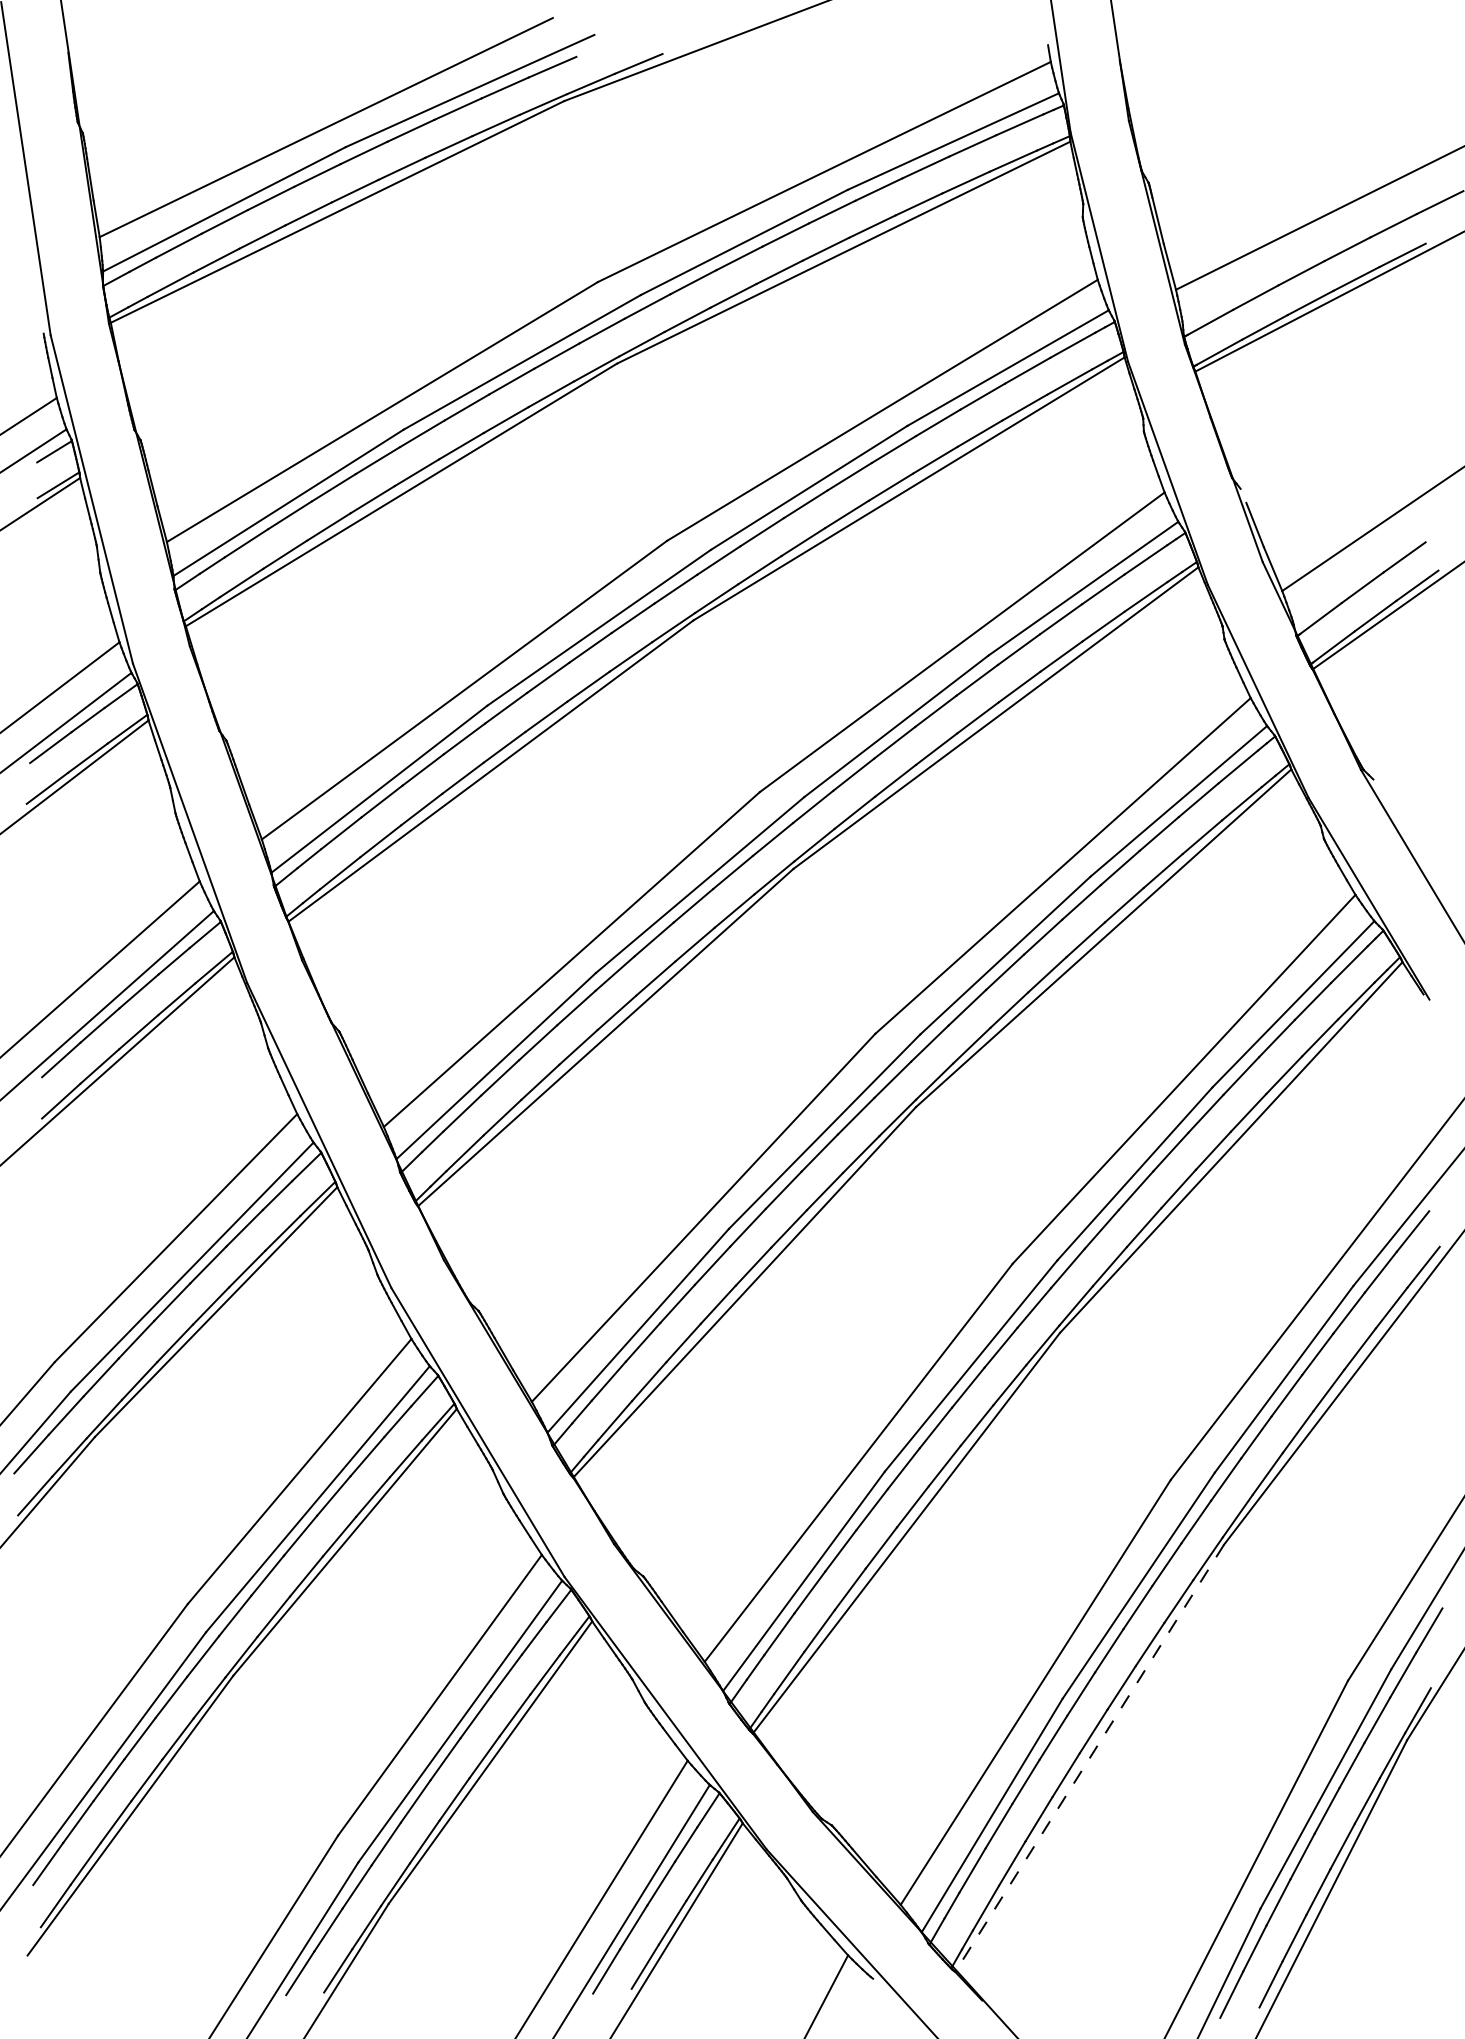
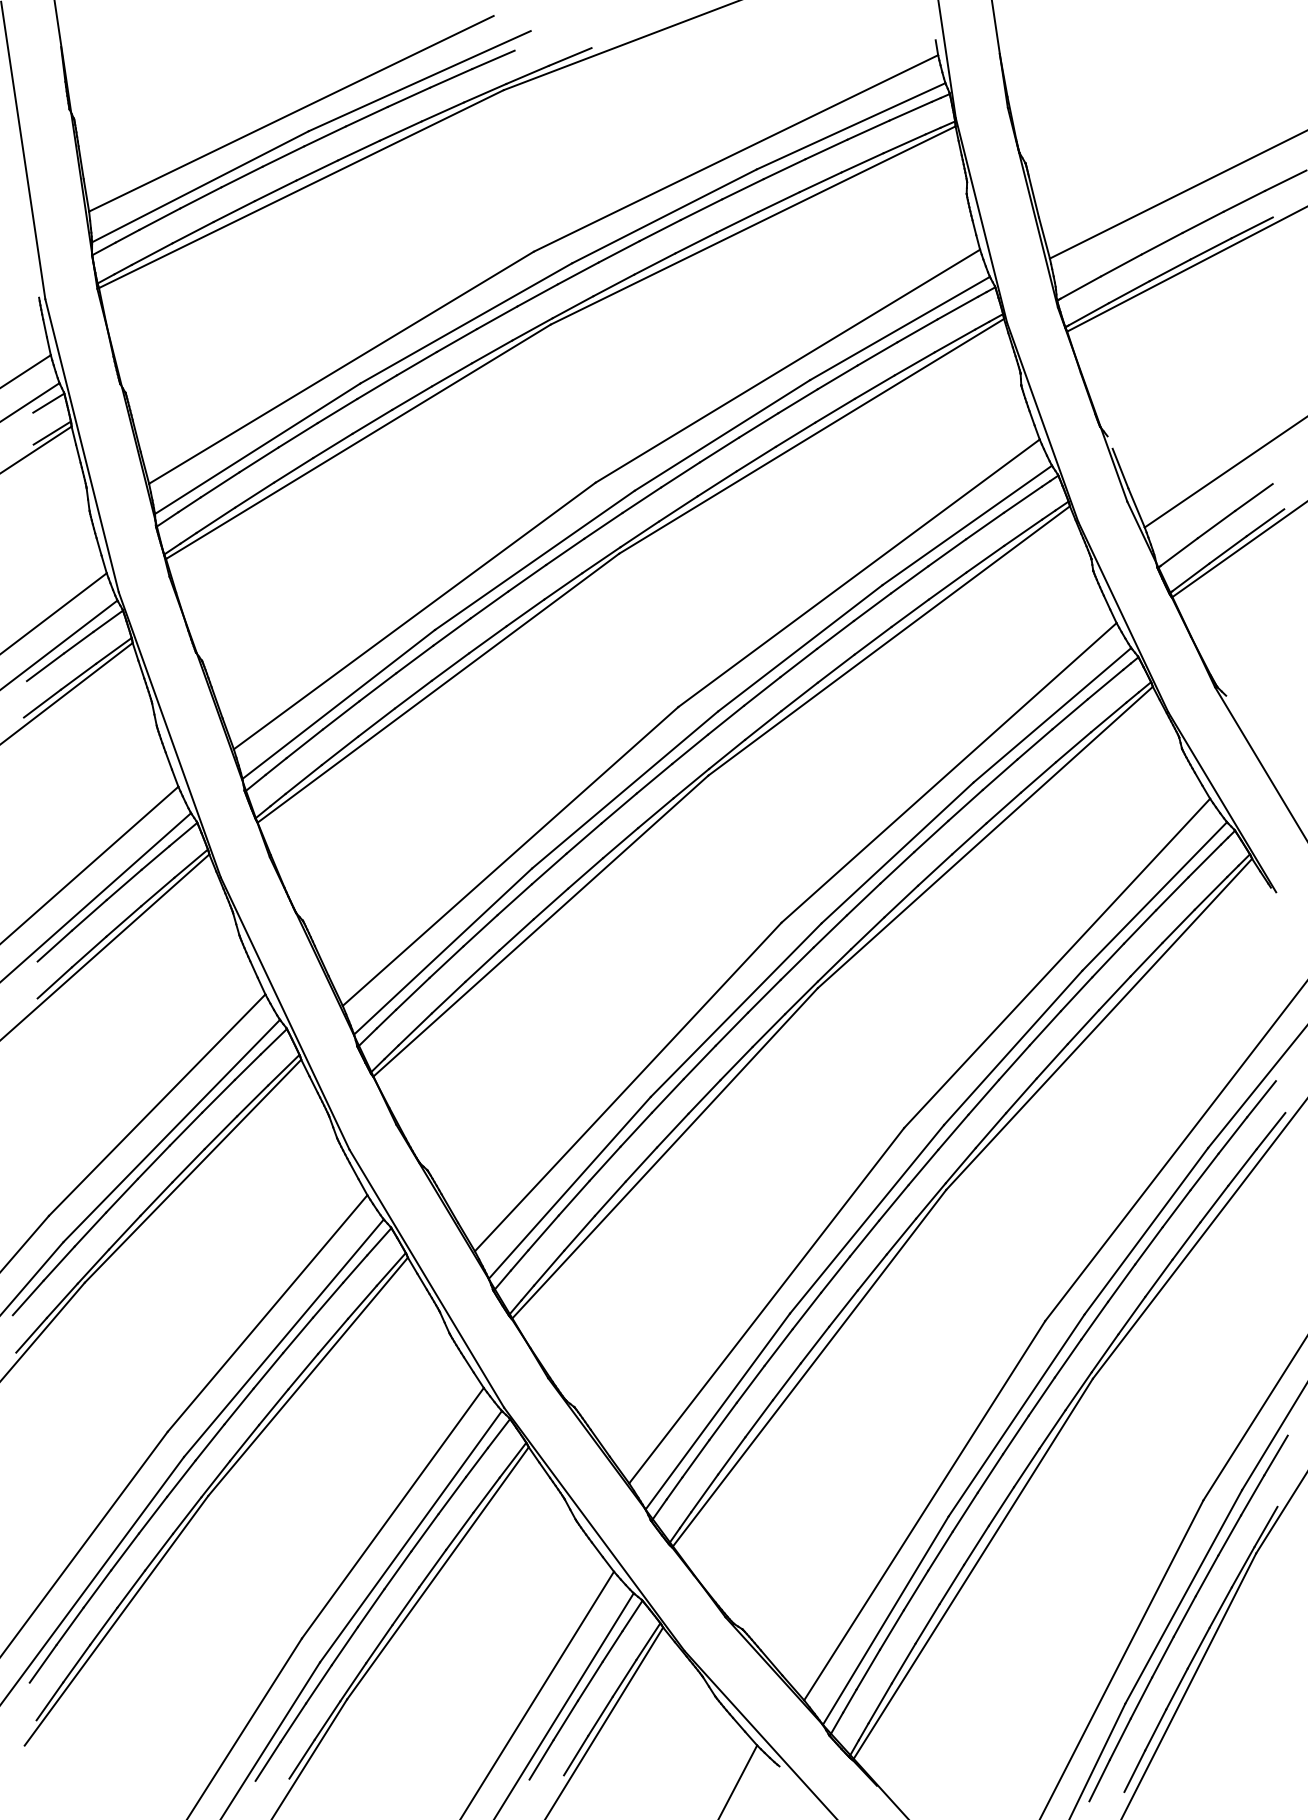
line: (1089, 1758) -> (972, 1569), dashed -> solid

